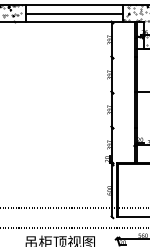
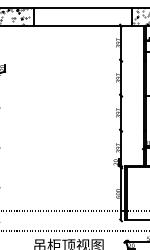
line: (73, 13) -> (82, 16), removed

